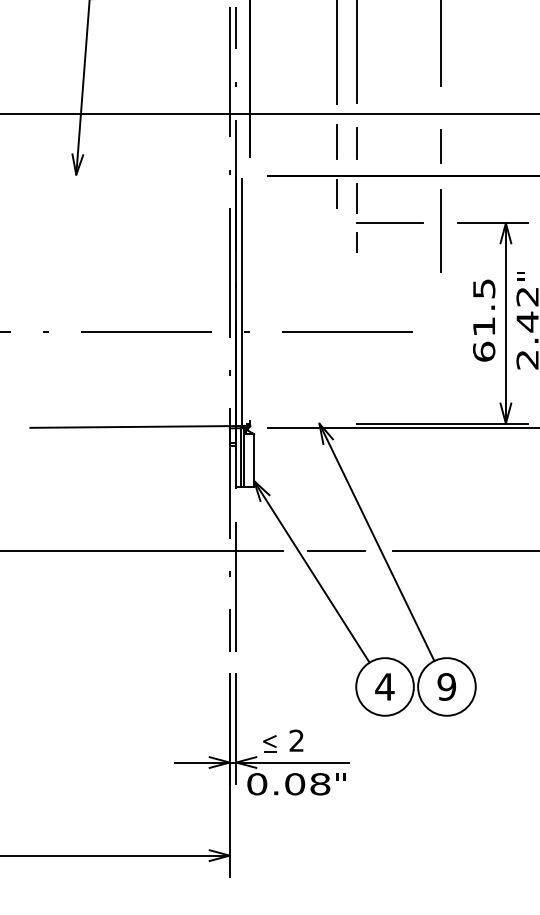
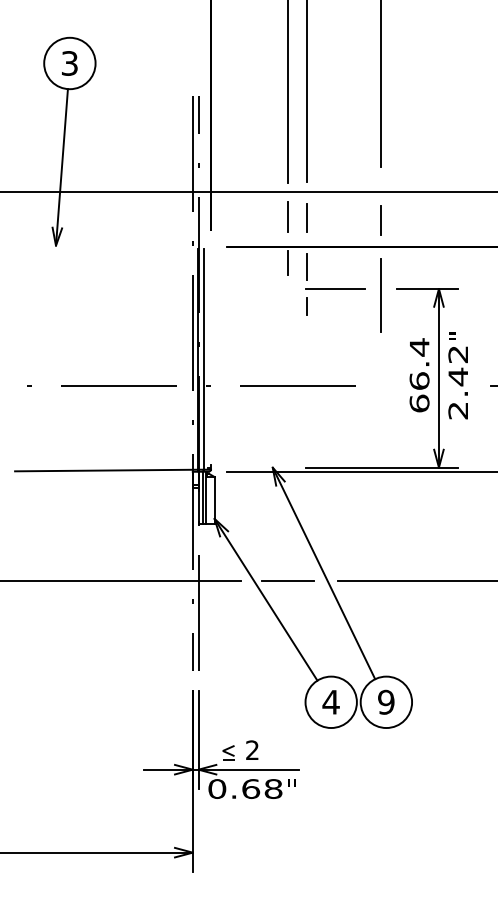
text: (484, 306) -> (419, 363), 61.5 -> 66.4
text: (295, 783) -> (251, 788), 0.08 -> 0.68

